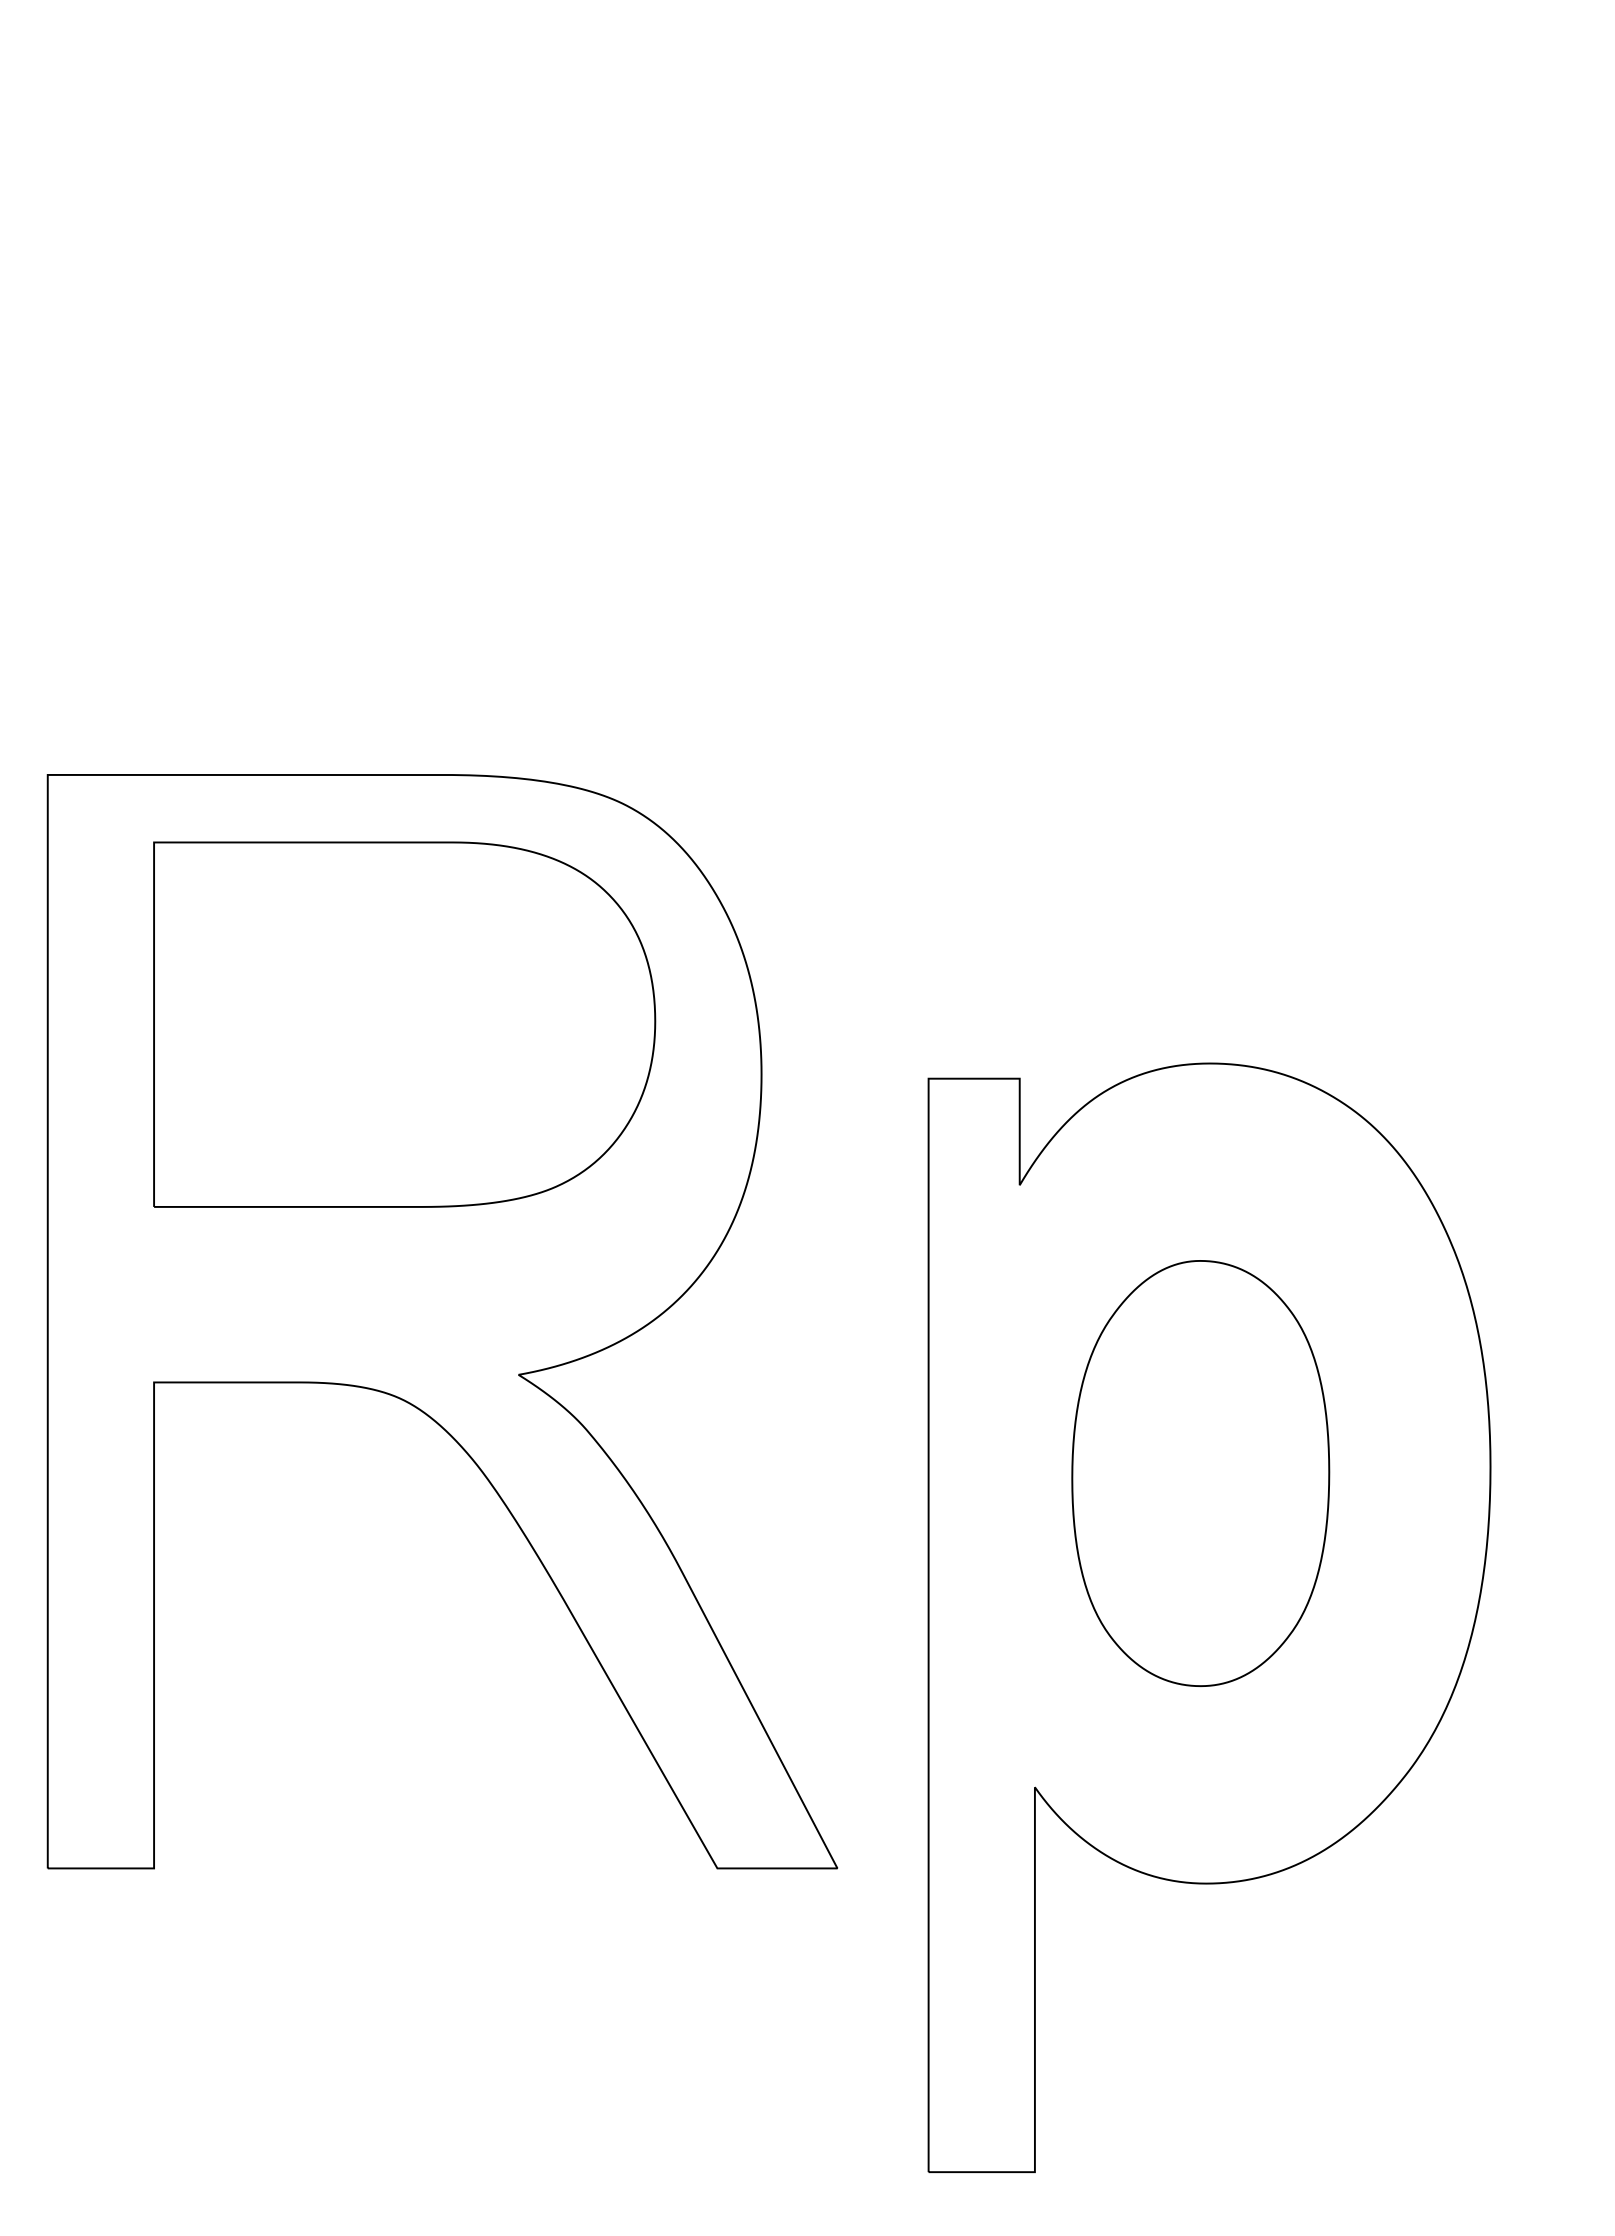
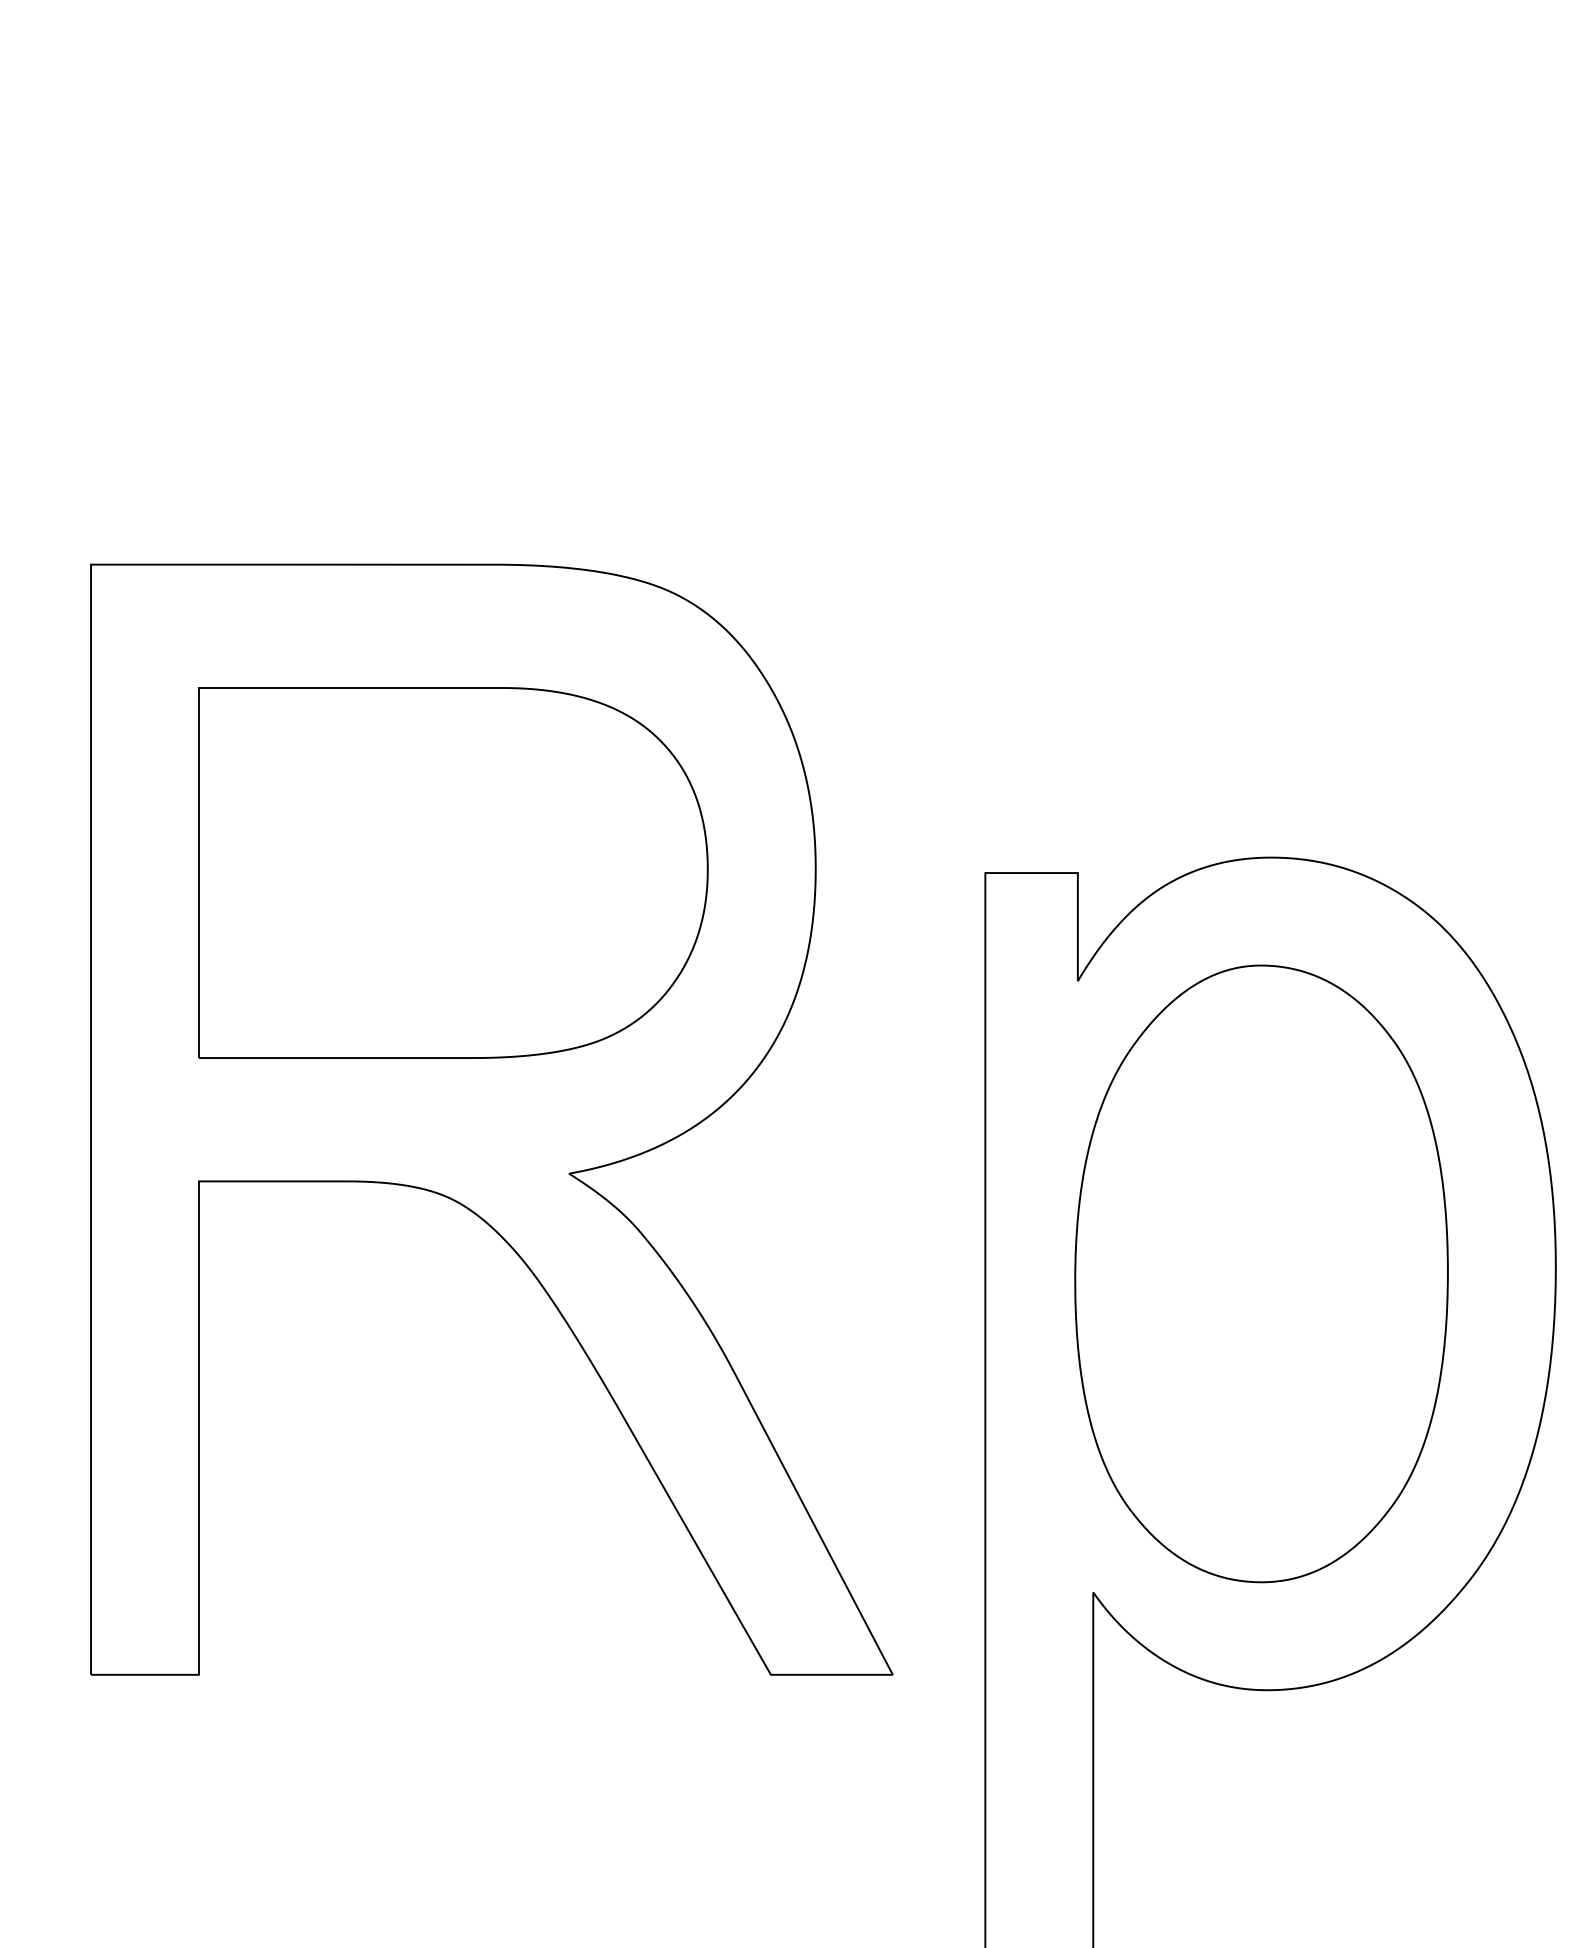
part: (404, 1024) -> (453, 872), moved
part: (1200, 1473) -> (1261, 1273), size x1.43

